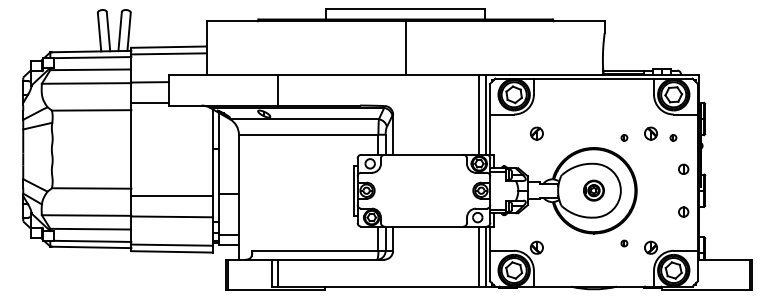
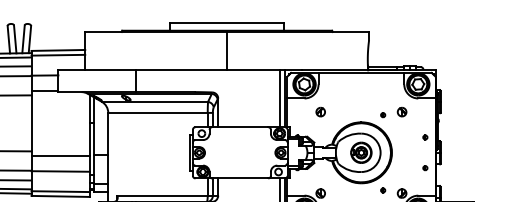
part: (673, 137) -> (418, 114), removed
part: (683, 168) -> (425, 136), size x0.62
part: (593, 190) -> (361, 152), size x1.43
part: (683, 212) -> (425, 168), size x0.62

